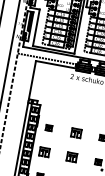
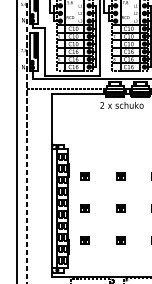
part: (76, 132) -> (120, 176), size x0.62
part: (44, 152) -> (84, 208), size x0.62
part: (71, 157) -> (120, 208), size x0.62

